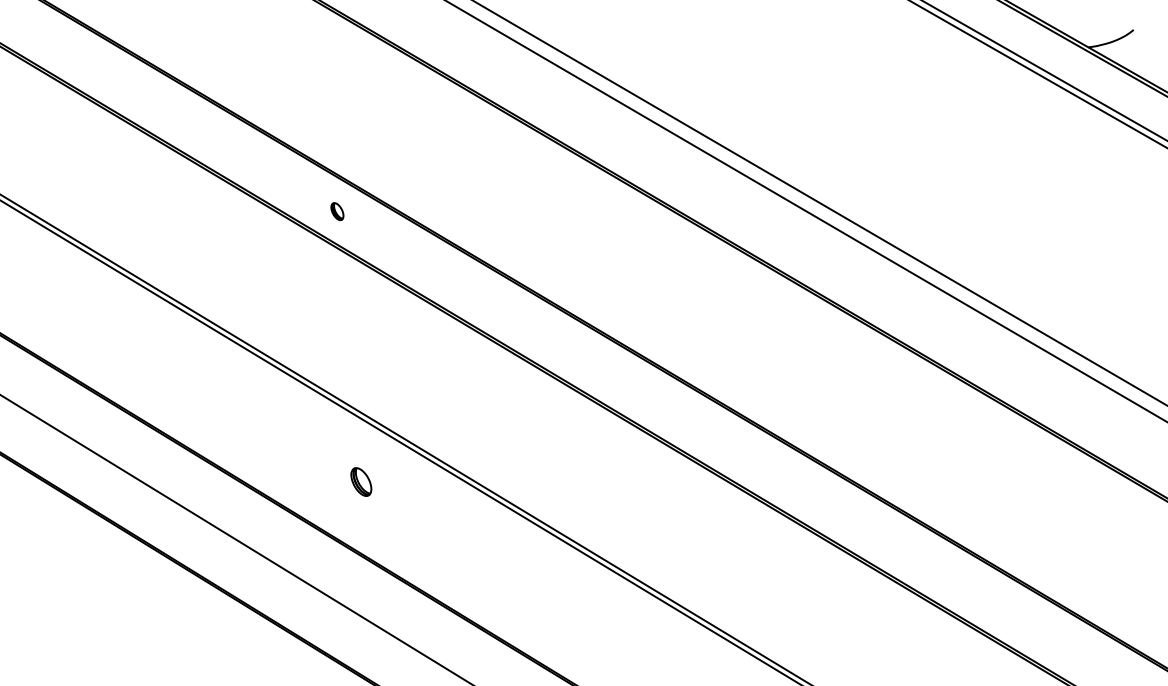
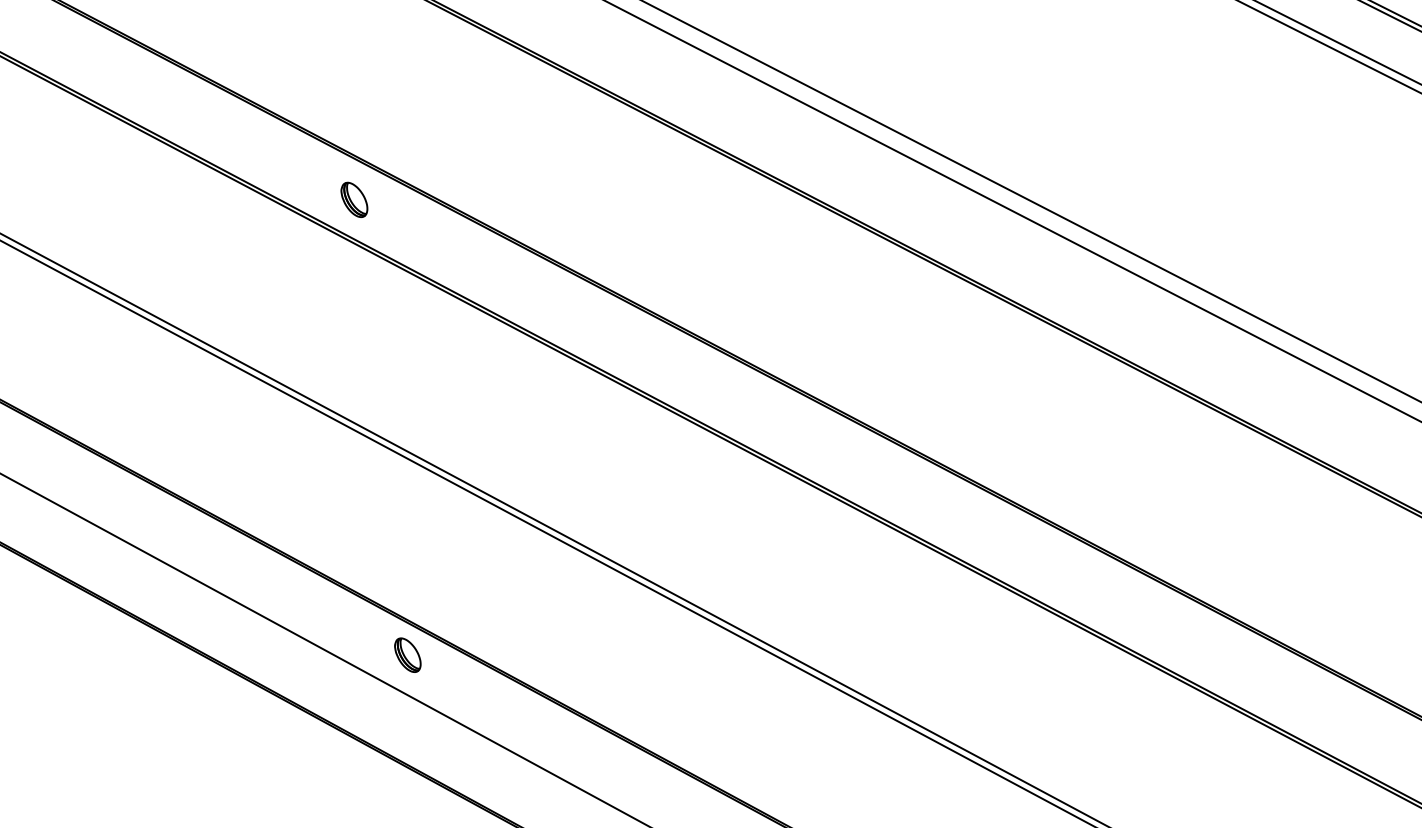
part: (337, 211) -> (354, 199), size x1.67
part: (361, 481) -> (408, 654), moved

